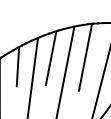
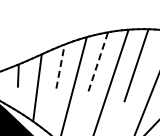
line: (51, 58) -> (98, 61), solid -> dashed
line: (17, 67) -> (60, 66), solid -> dashed

